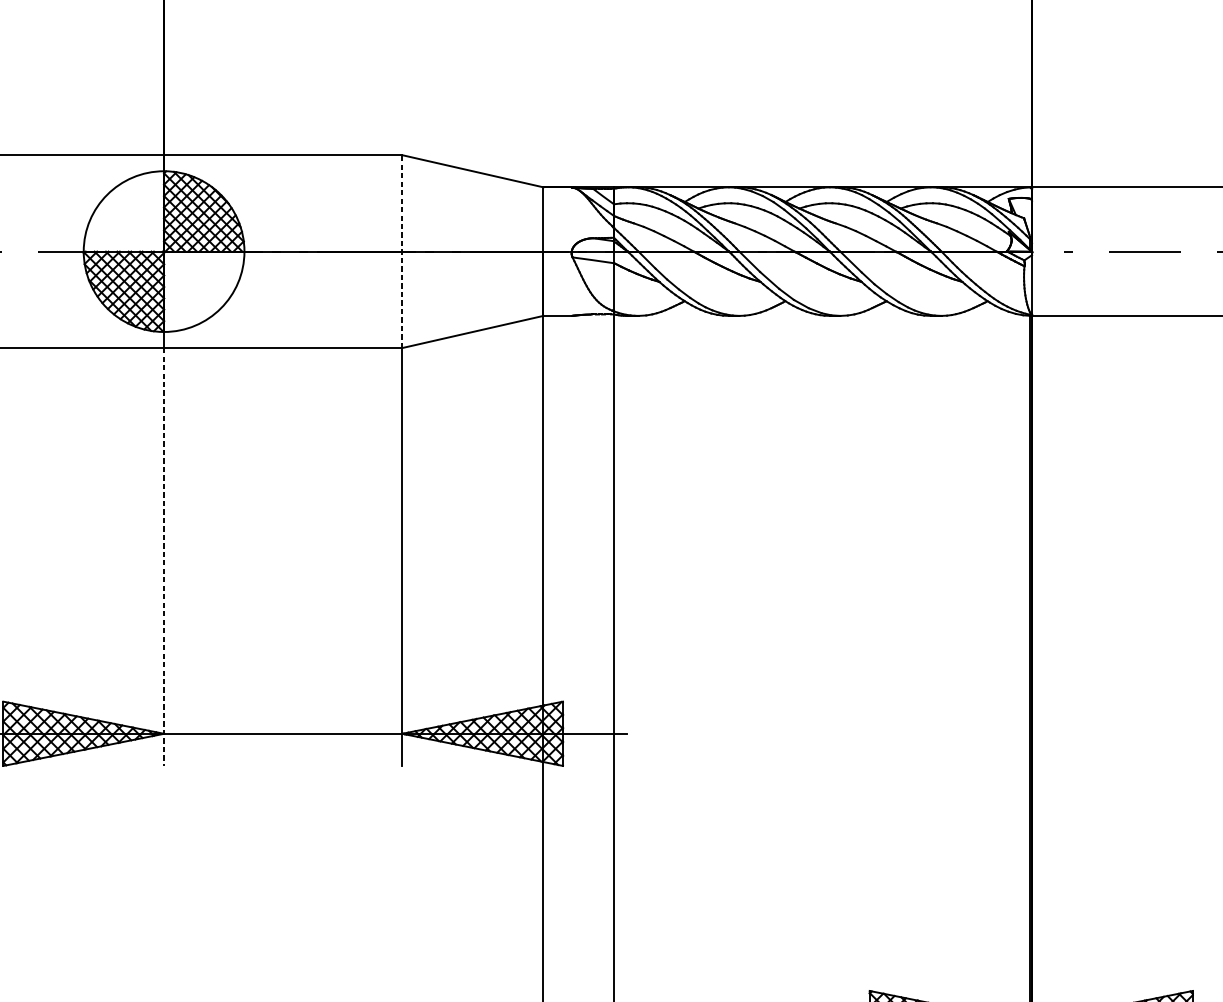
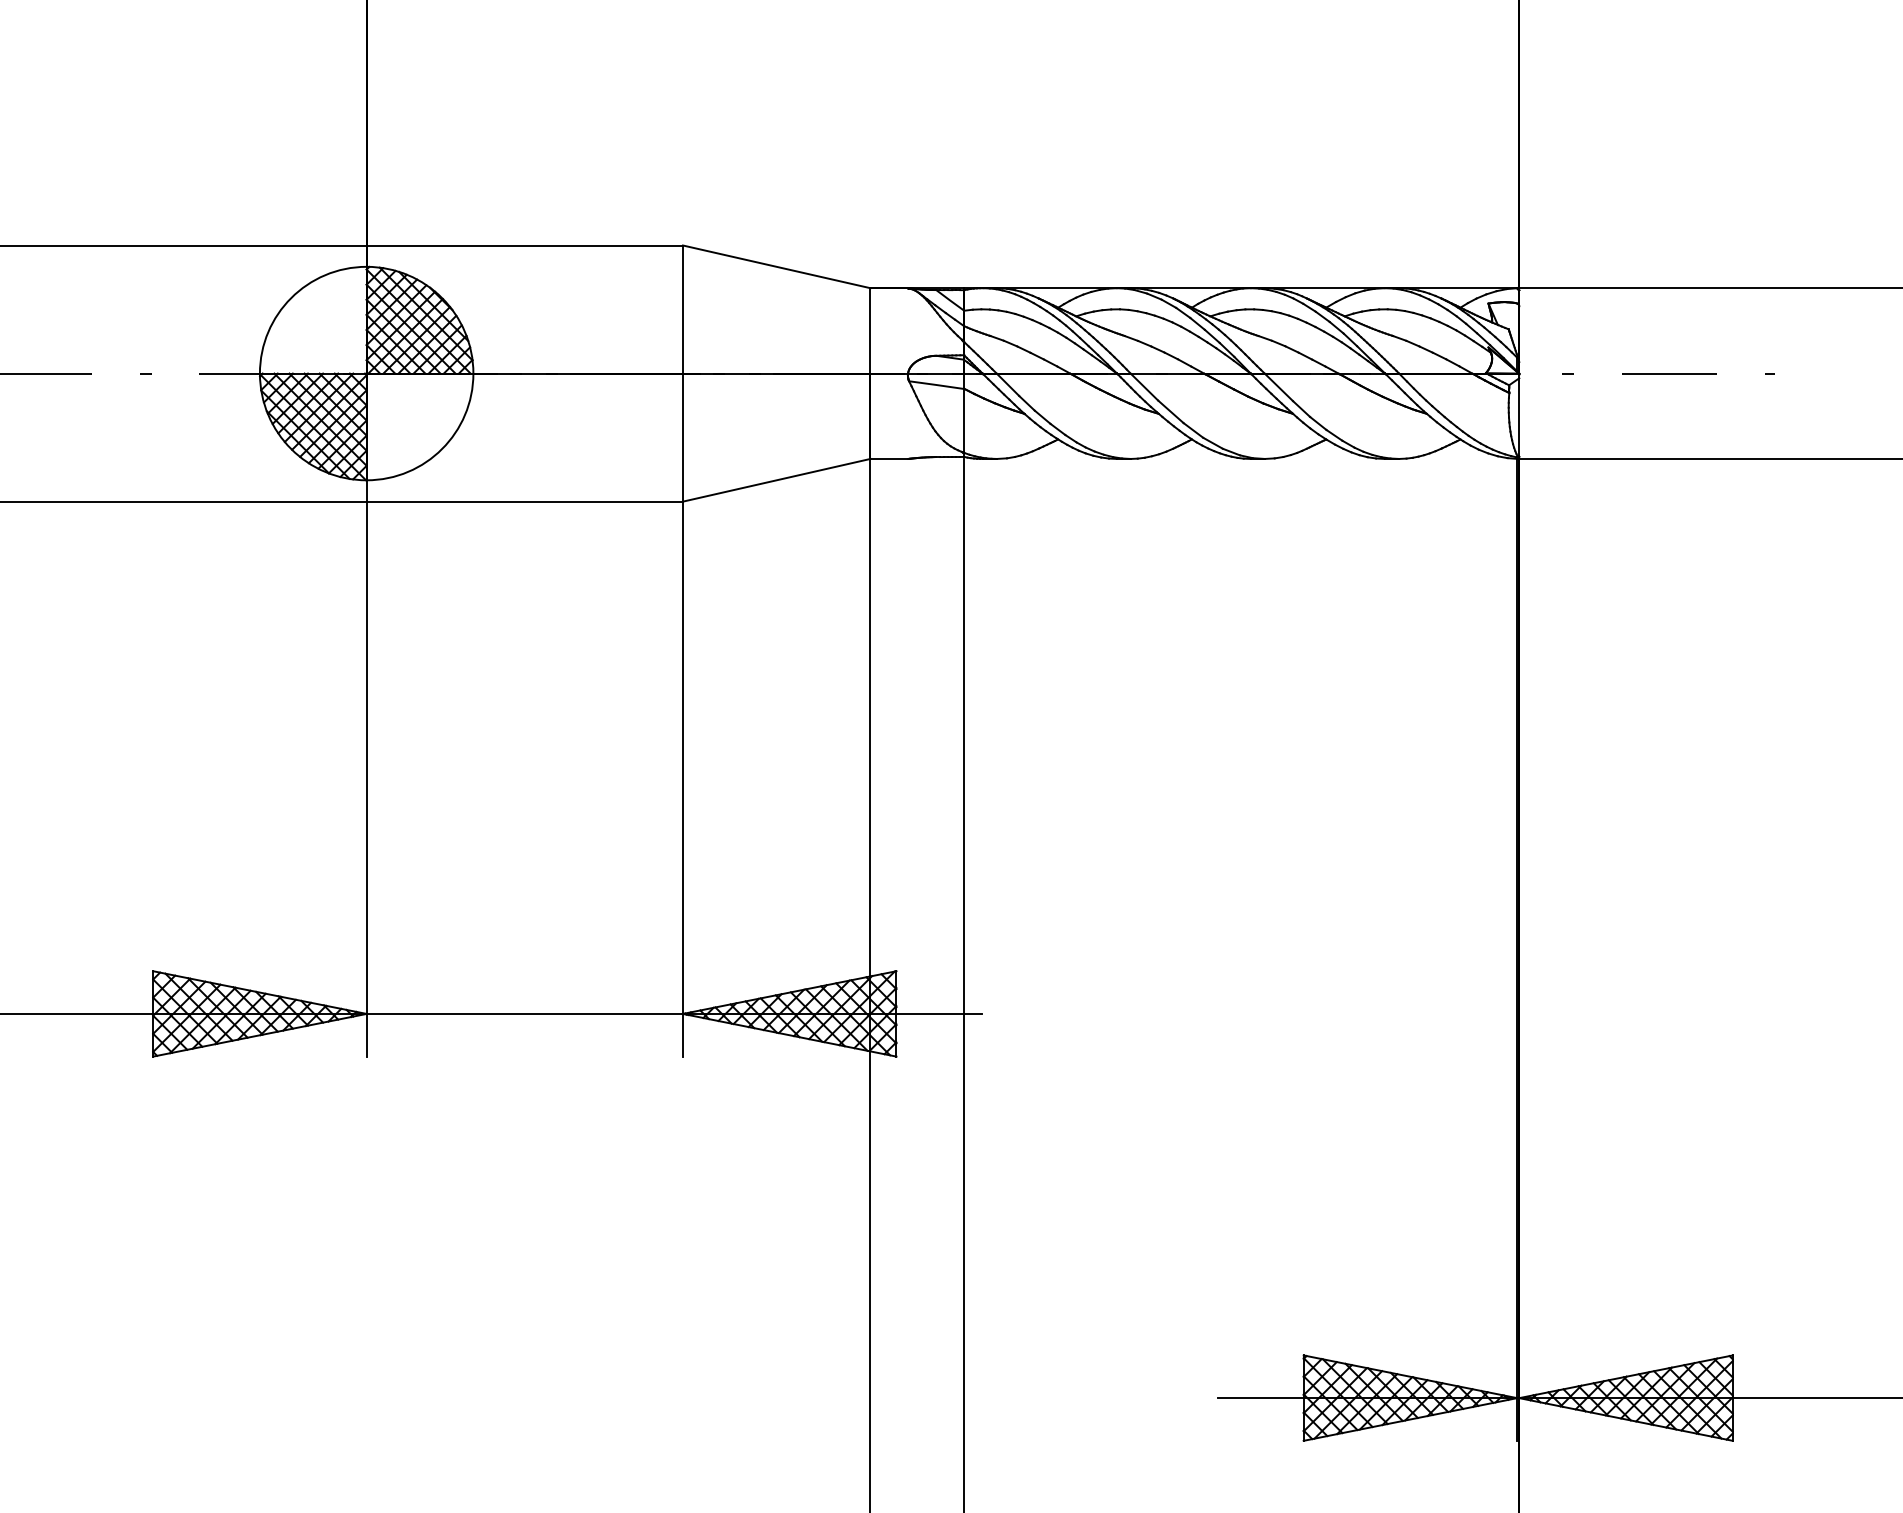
line: (402, 251) -> (683, 373), dashed -> solid
line: (163, 557) -> (366, 779), dashed -> solid

